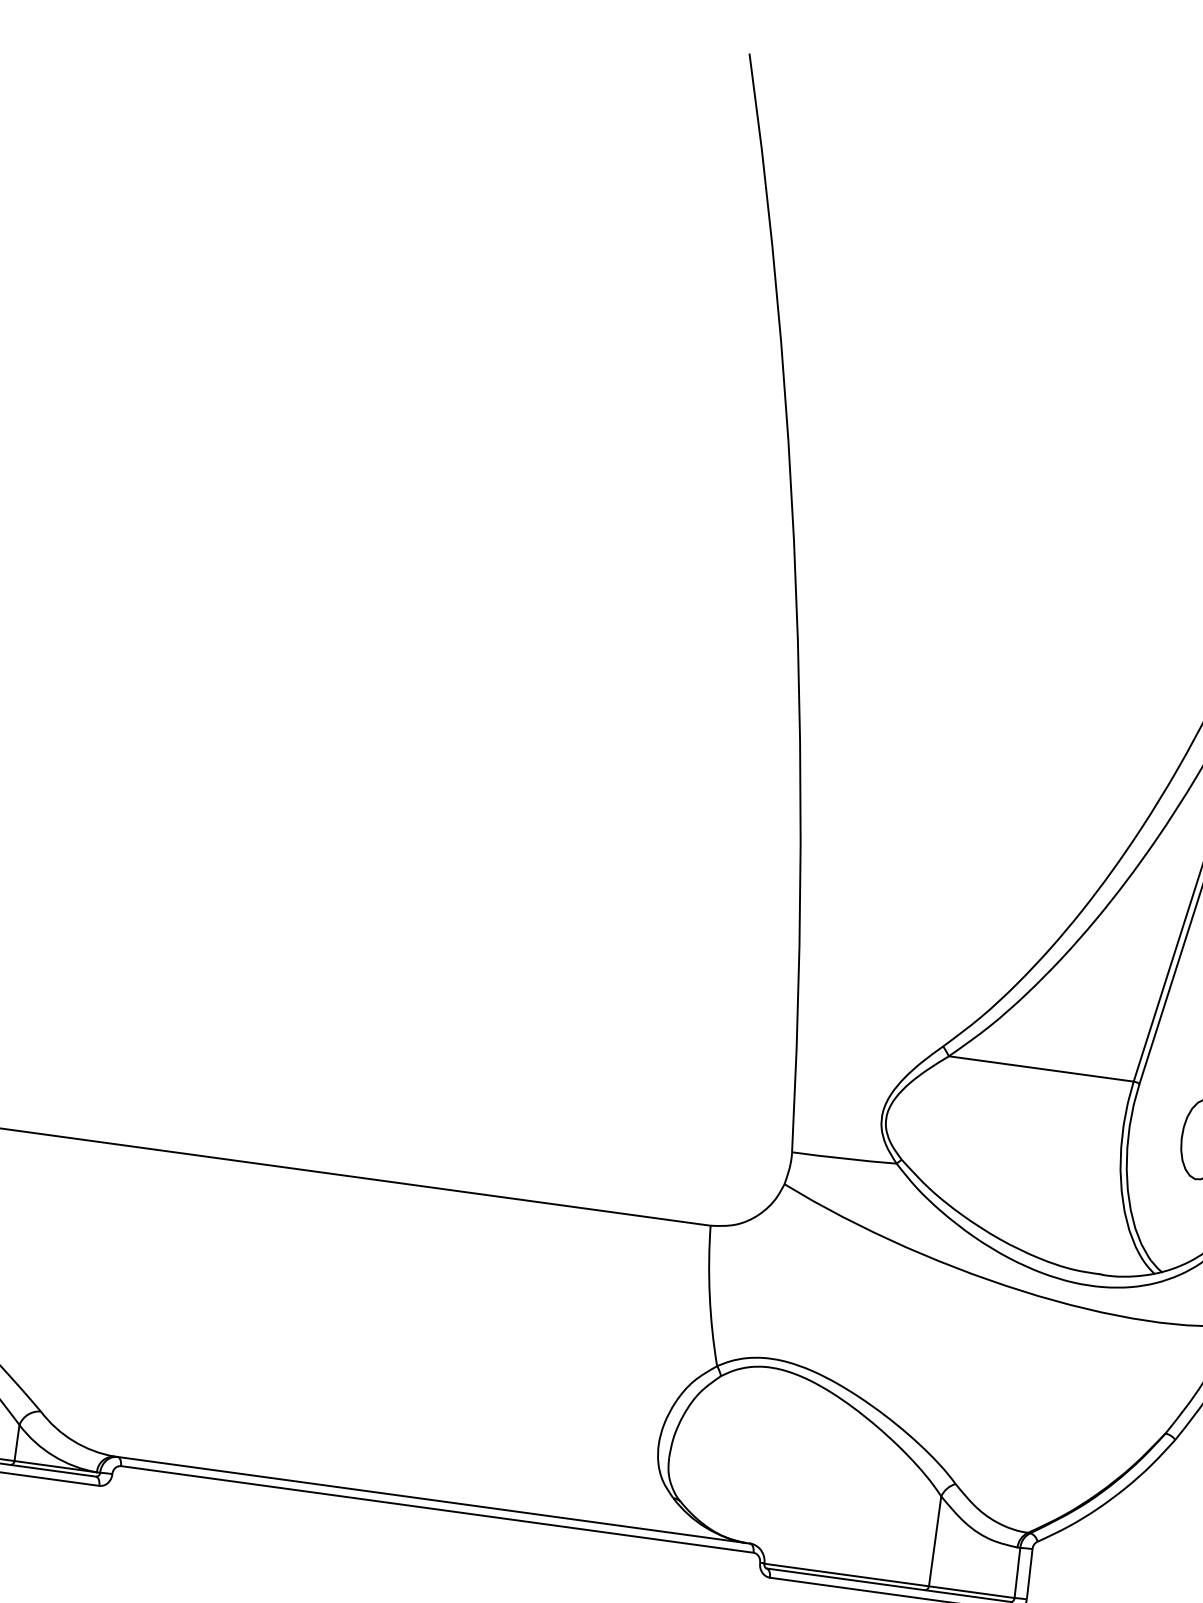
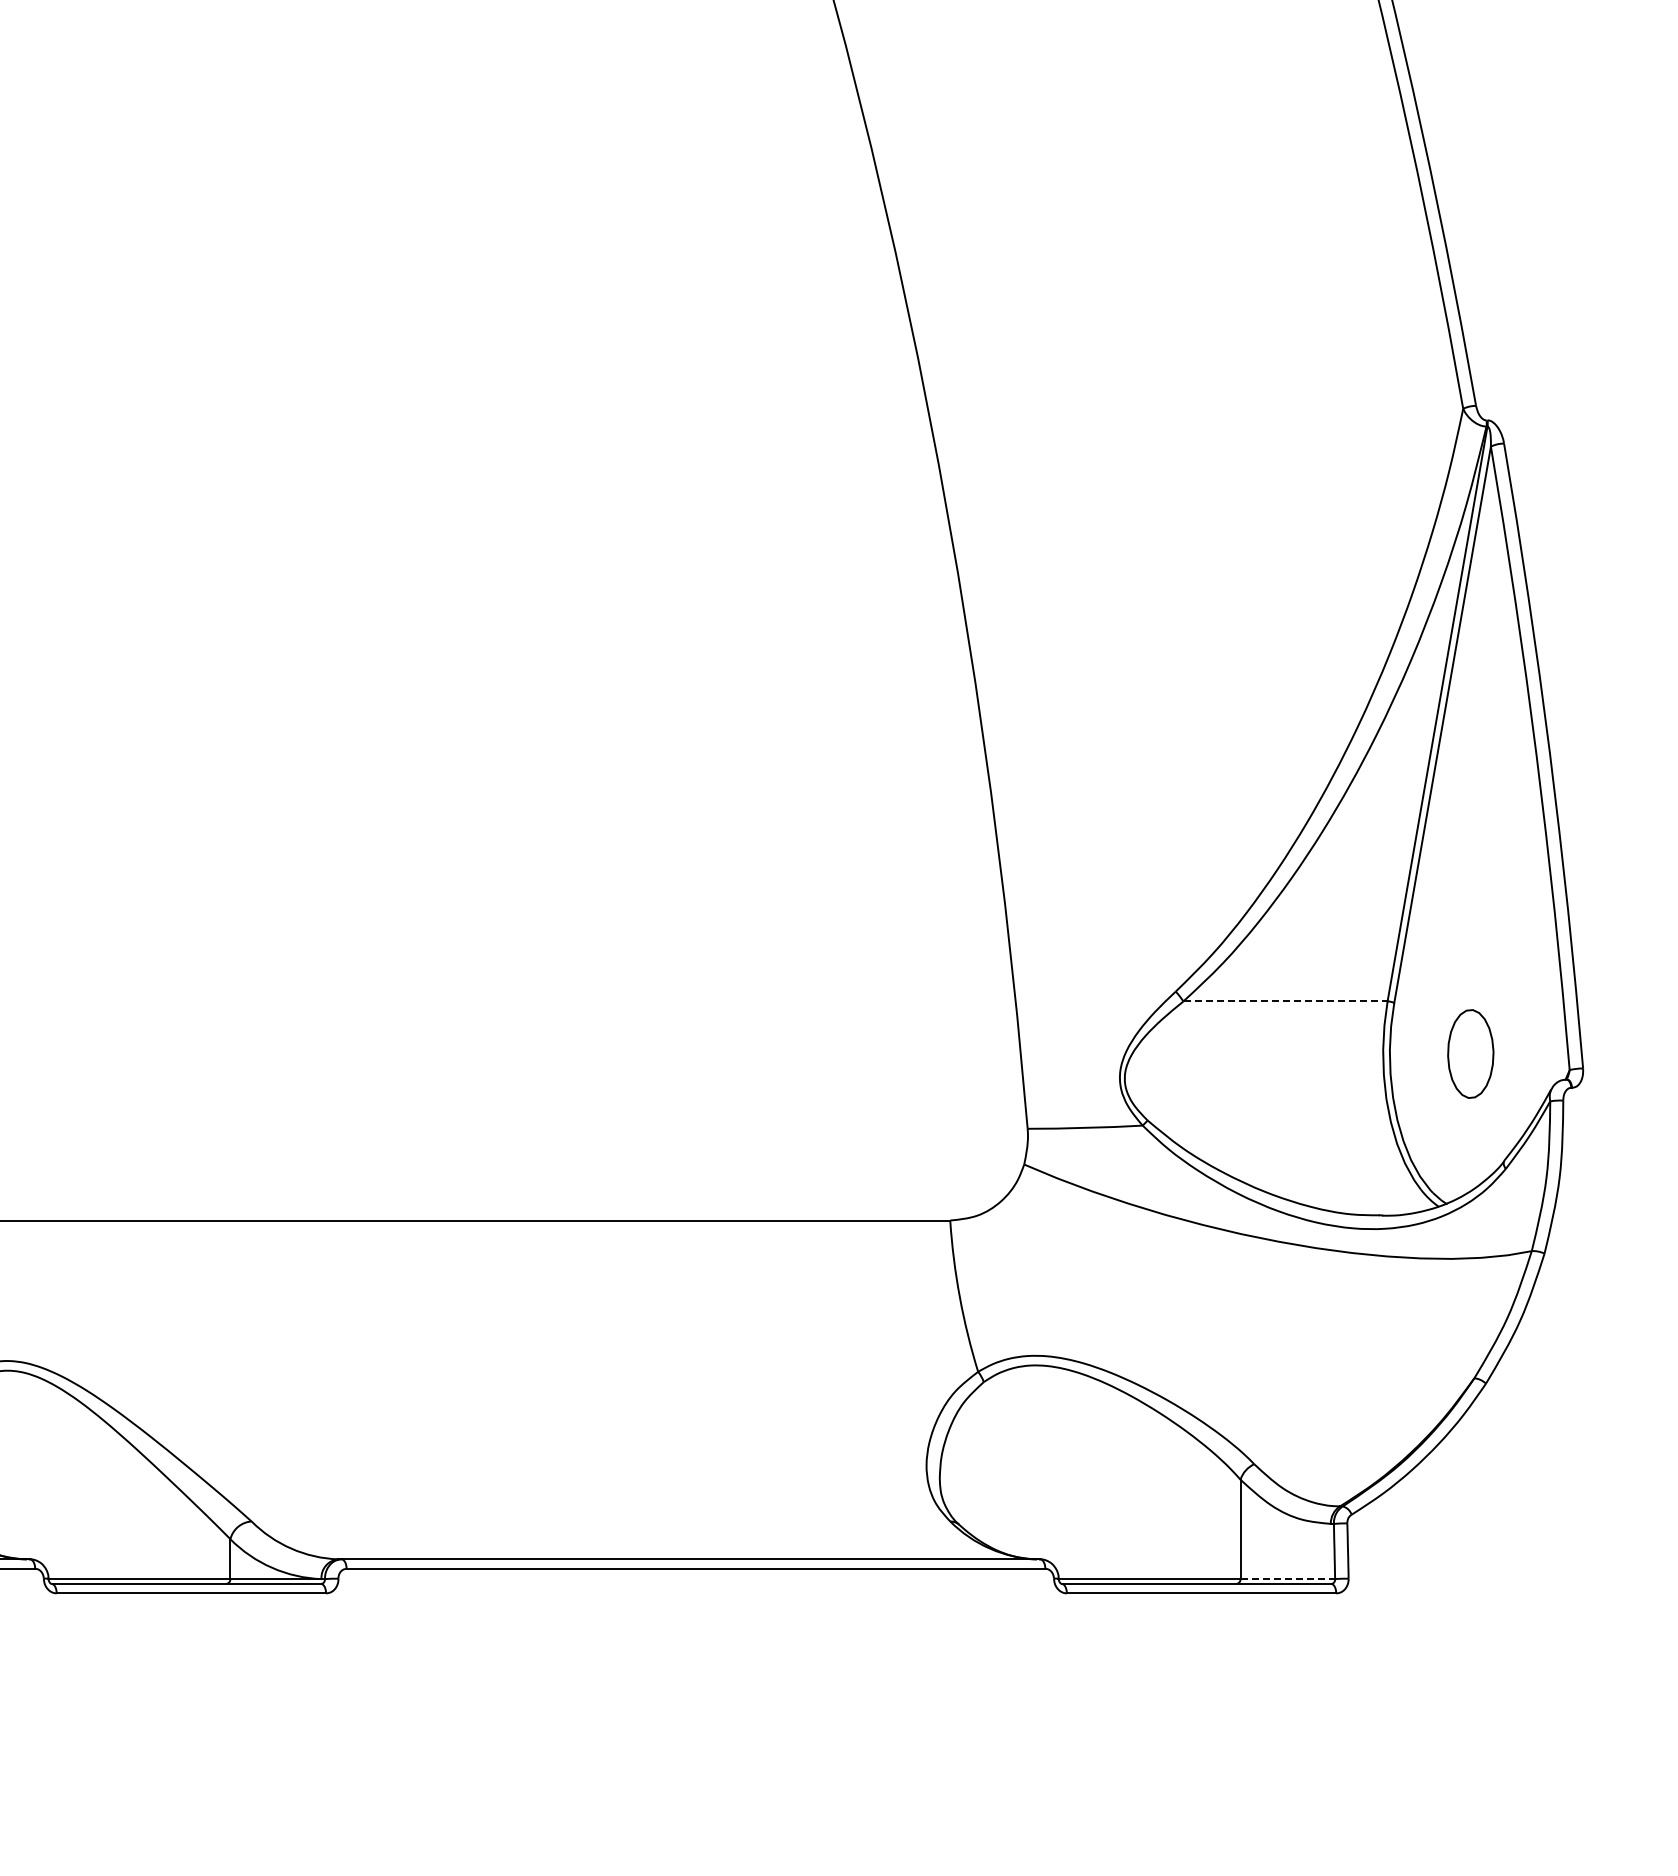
line: (1042, 1069) -> (1286, 1001), solid -> dashed
line: (972, 1592) -> (1288, 1579), solid -> dashed

